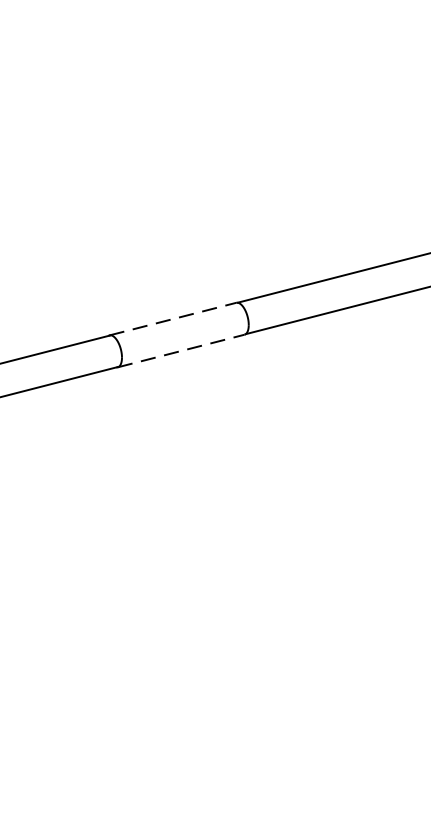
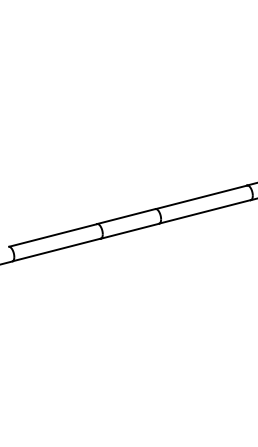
line: (173, 318) -> (126, 216), dashed -> solid
line: (182, 351) -> (130, 231), dashed -> solid

